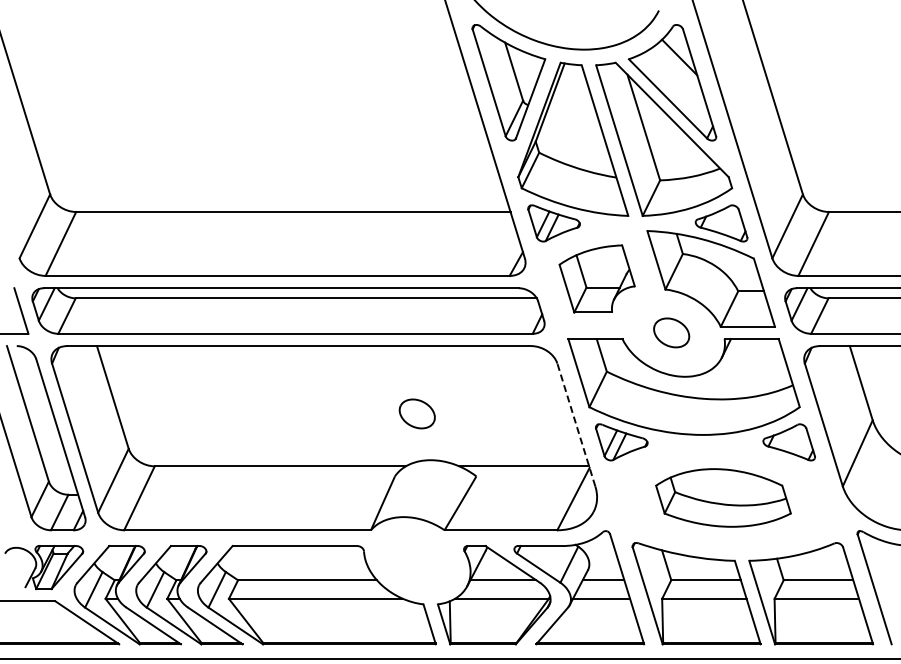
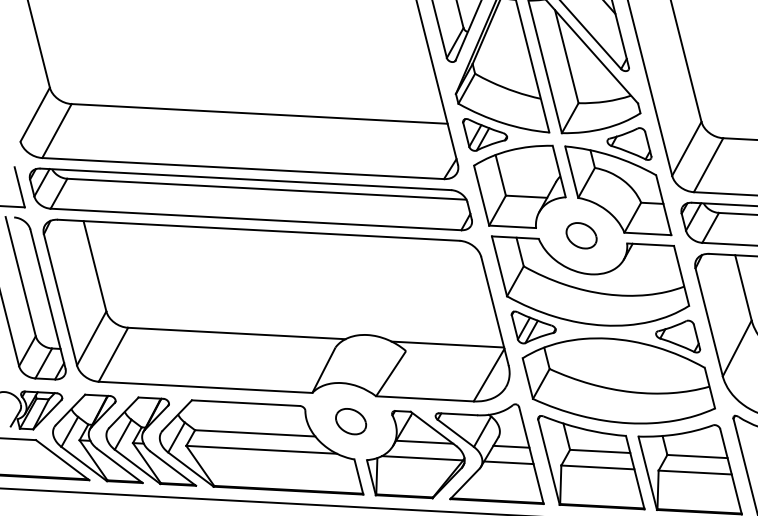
part: (596, 278) -> (519, 185), size x1.43
part: (416, 413) -> (350, 421), moved
line: (576, 424) -> (495, 310), dashed -> solid
part: (723, 497) -> (619, 380), size x1.67

